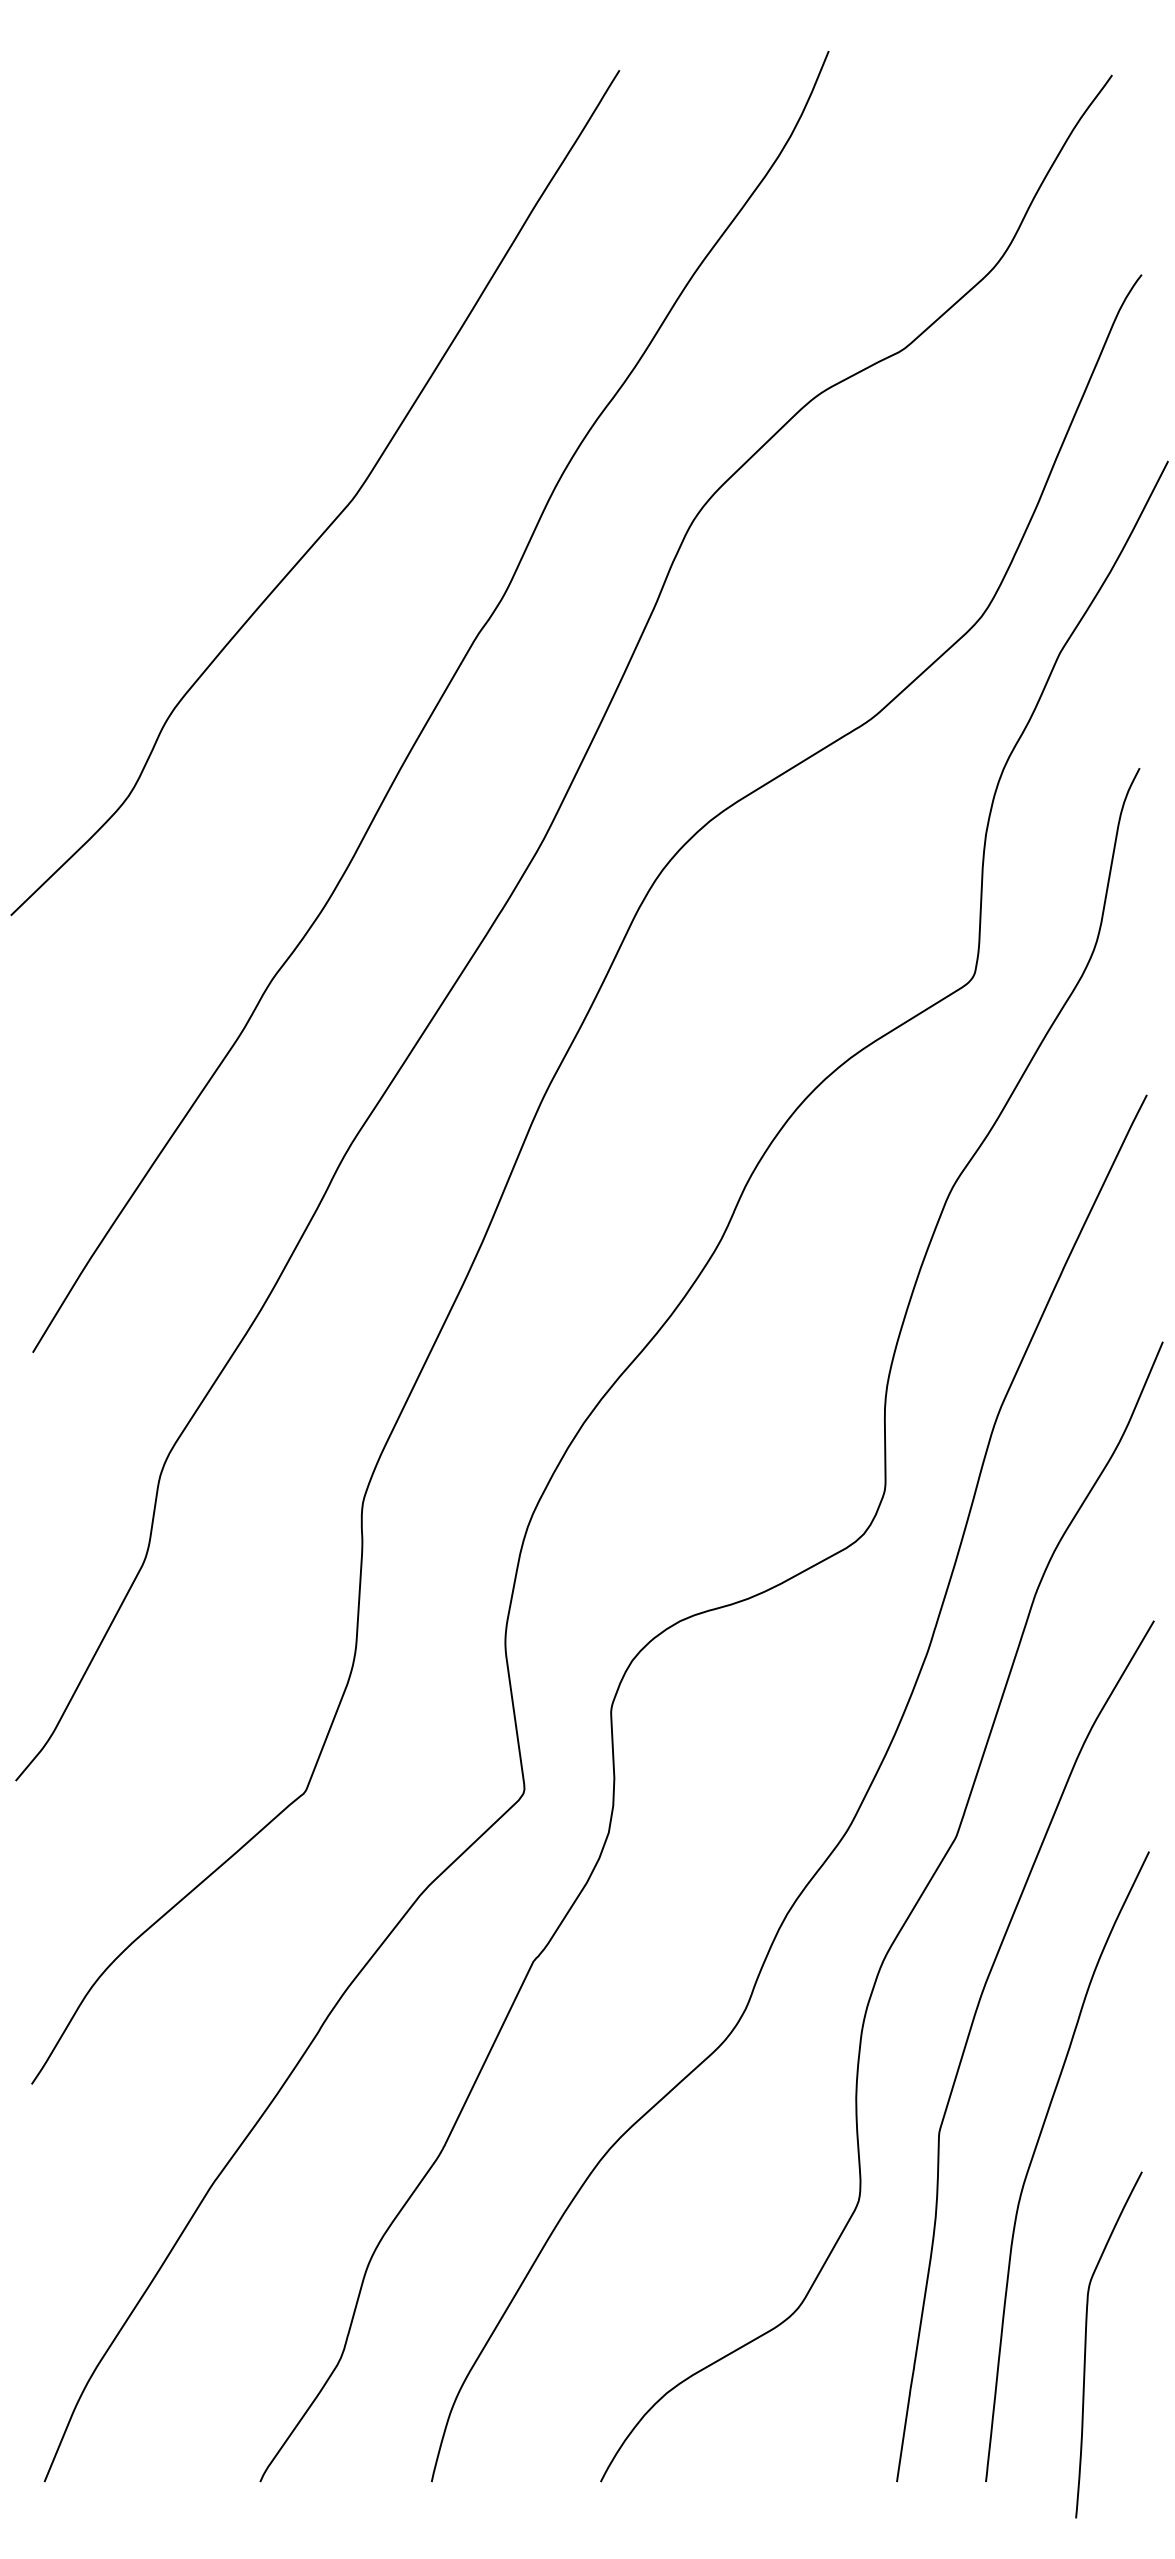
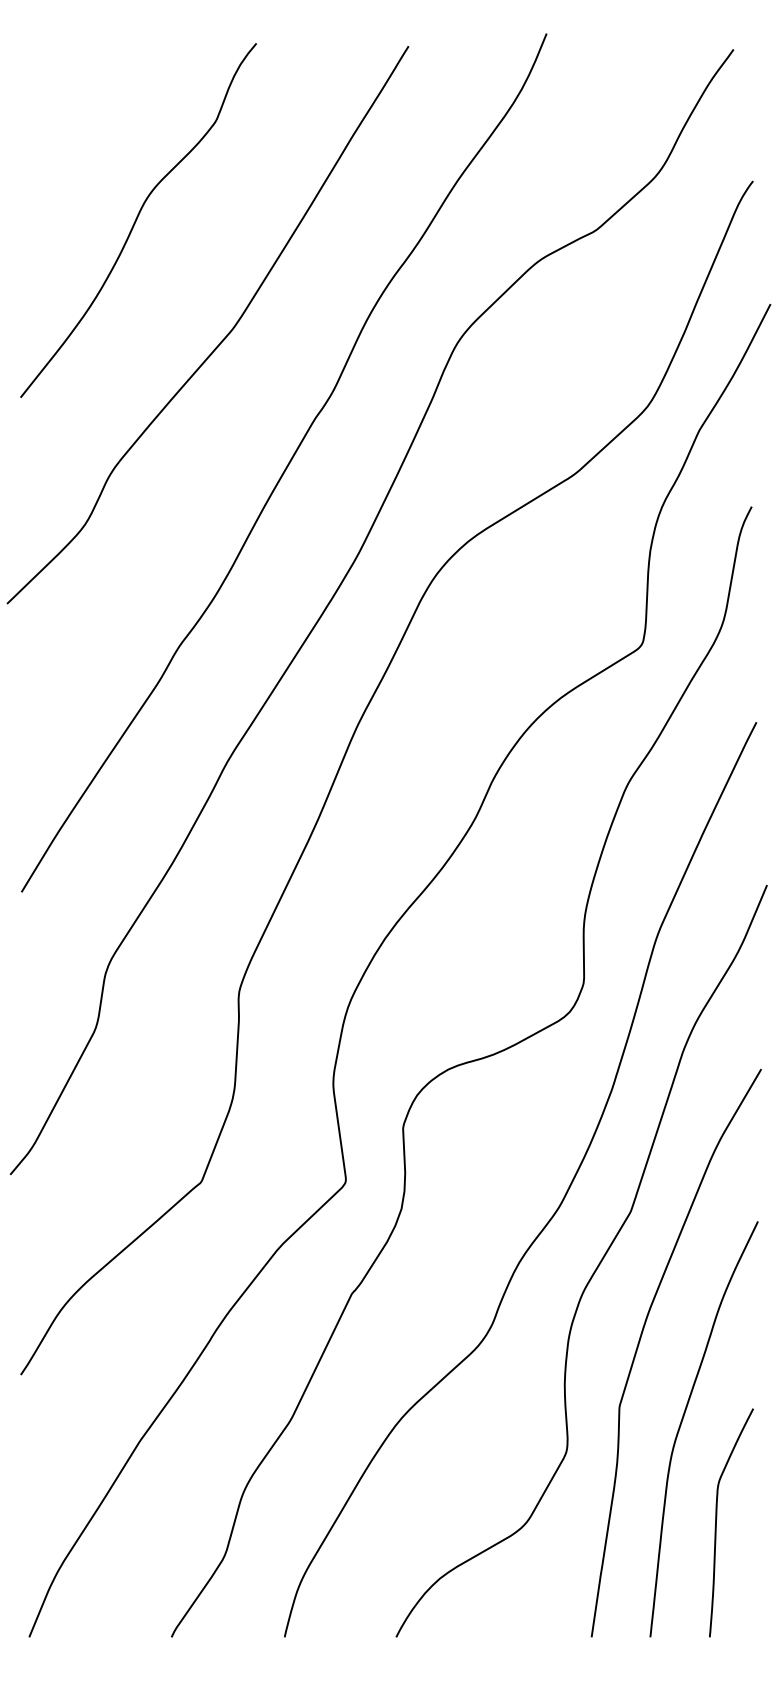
curve: (208, 332) -> (137, 219), added
curve: (1087, 2338) -> (717, 1518), moved

